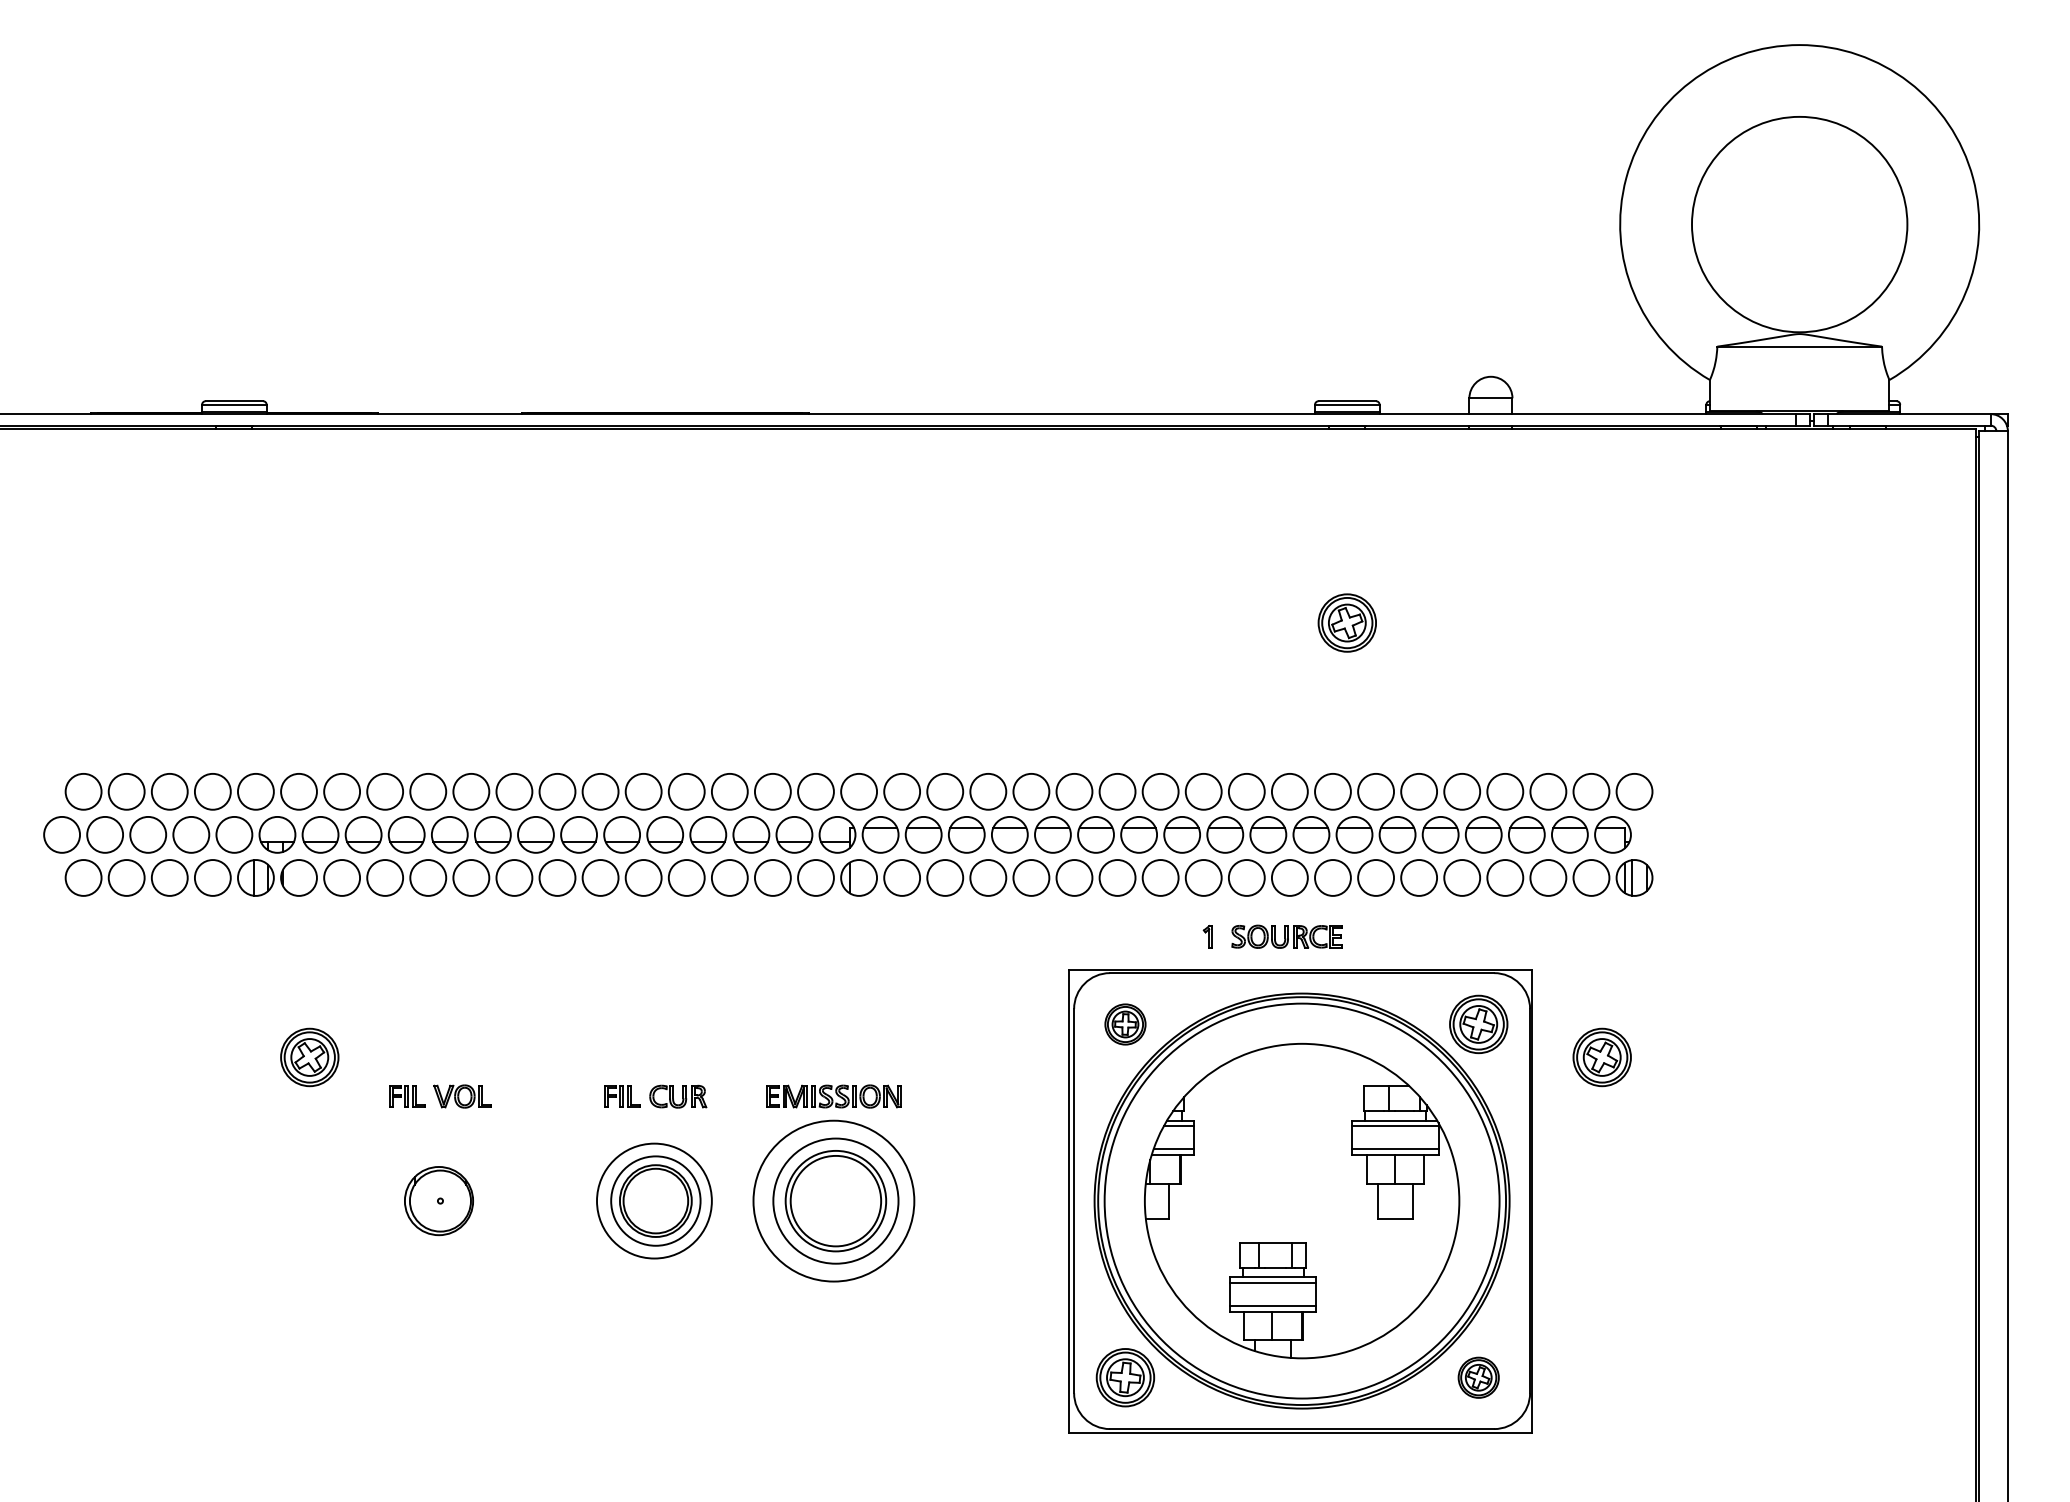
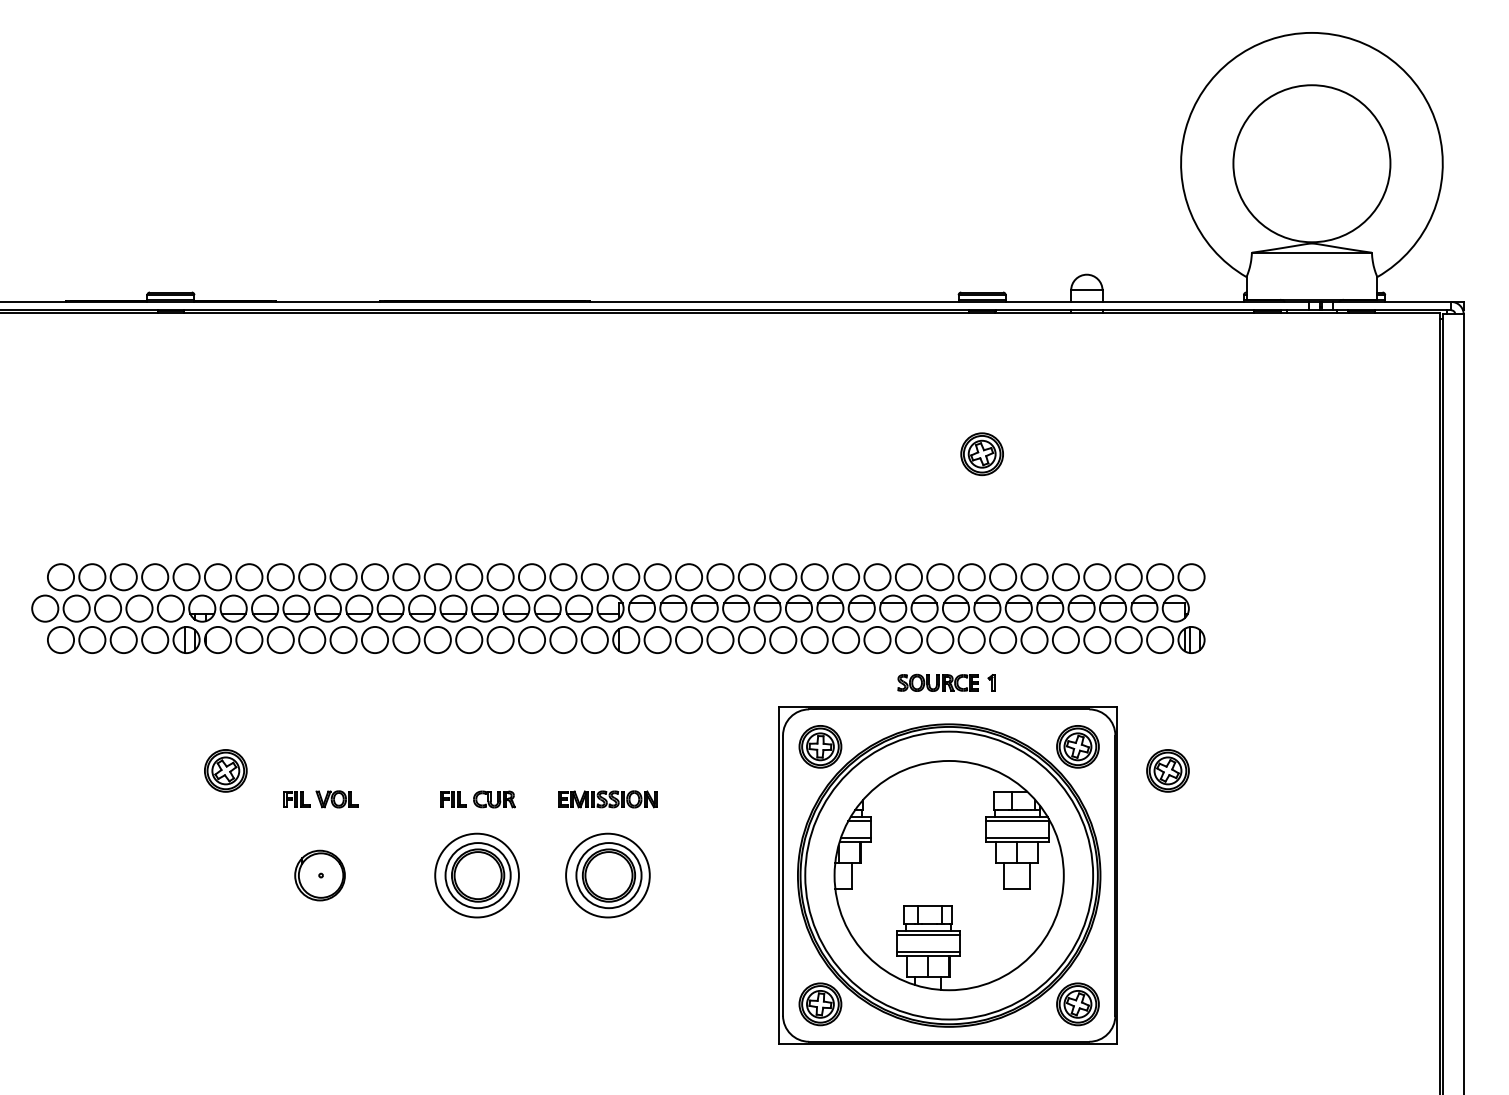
part: (1207, 936) -> (991, 682), moved
part: (1125, 1023) -> (820, 746), size x1.43
part: (833, 1200) -> (607, 875), size x0.71
part: (1478, 1377) -> (1077, 1004), size x1.43

